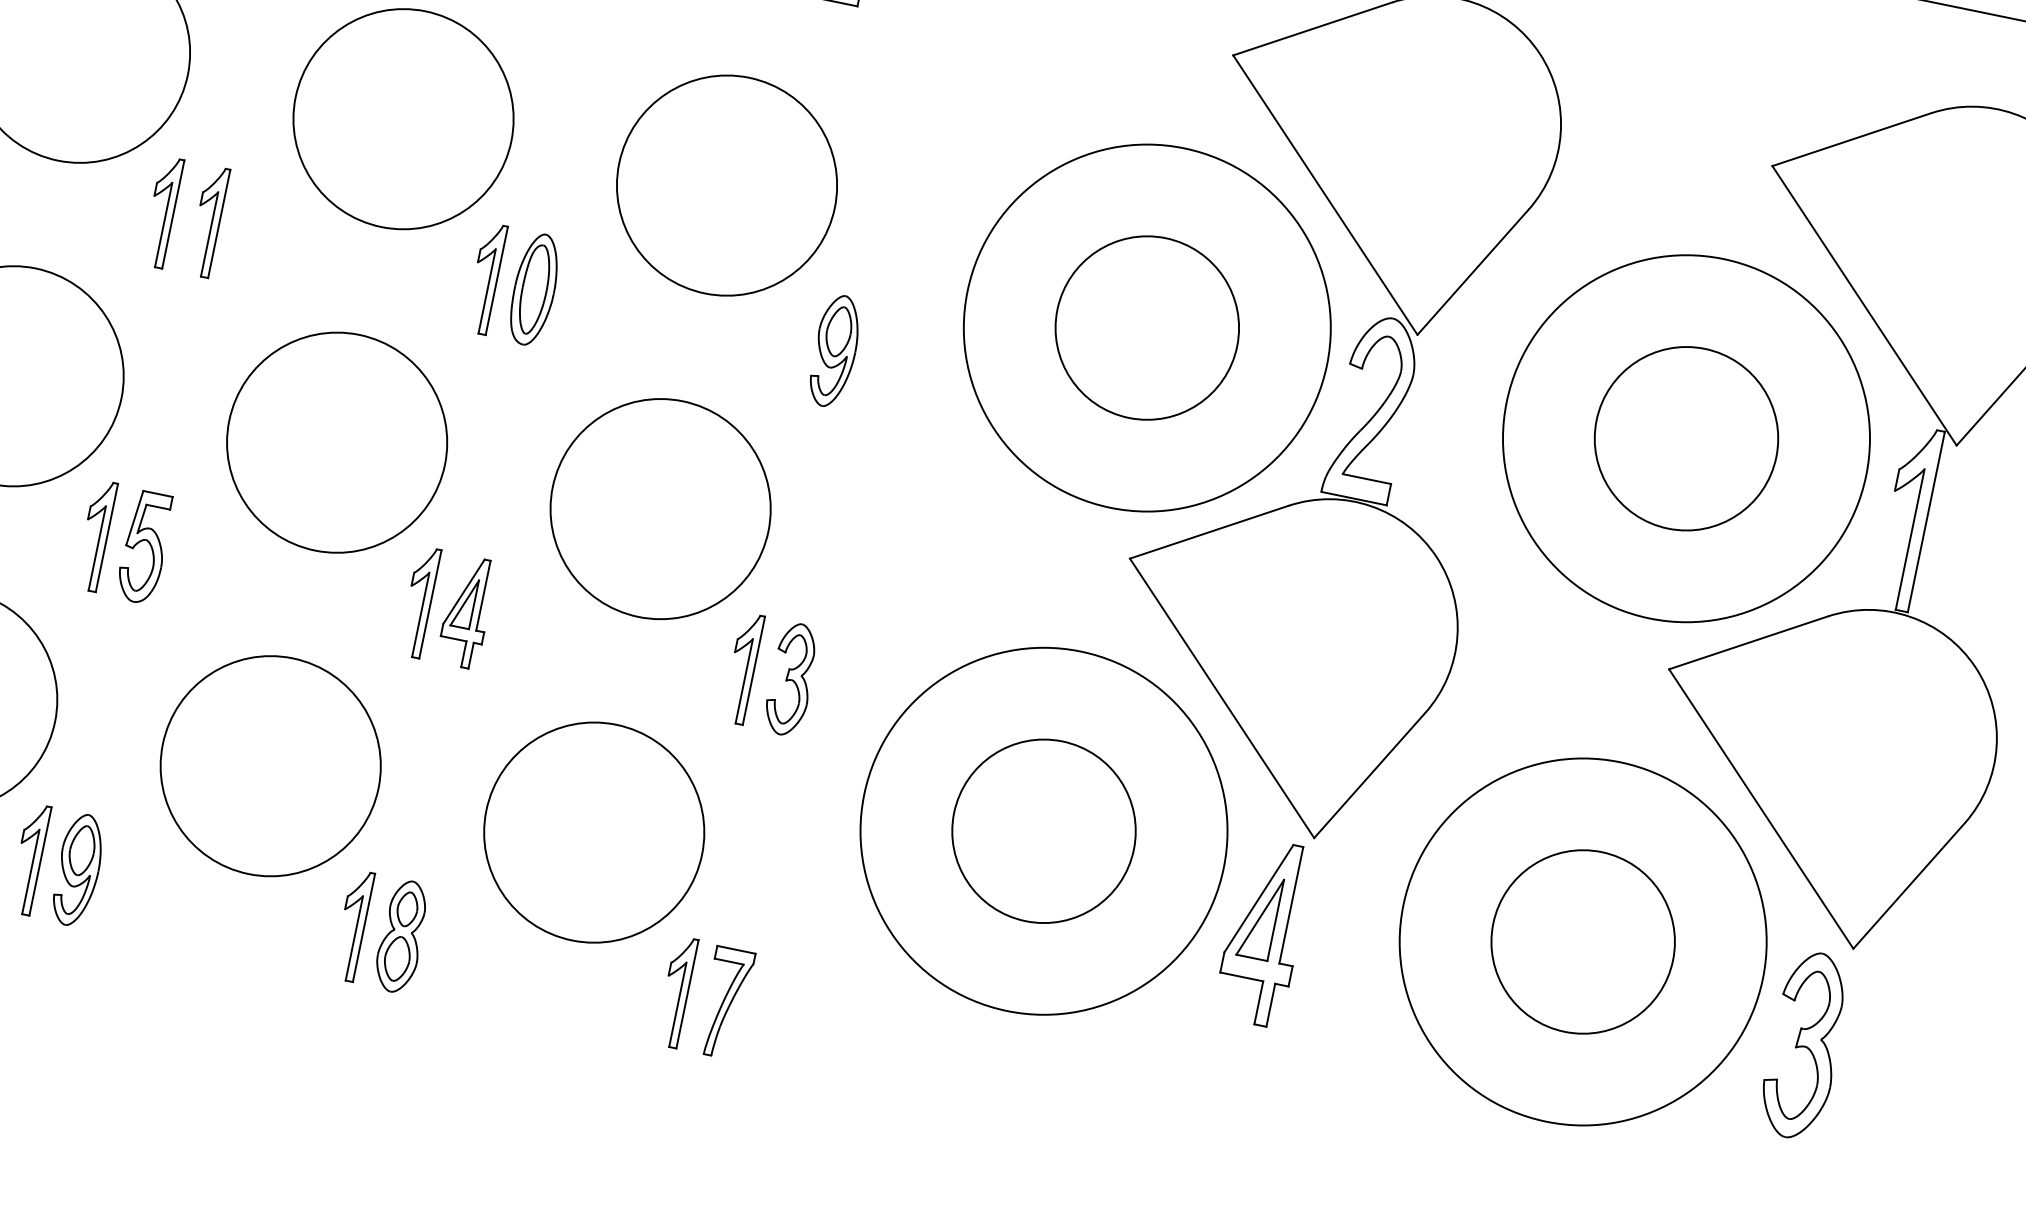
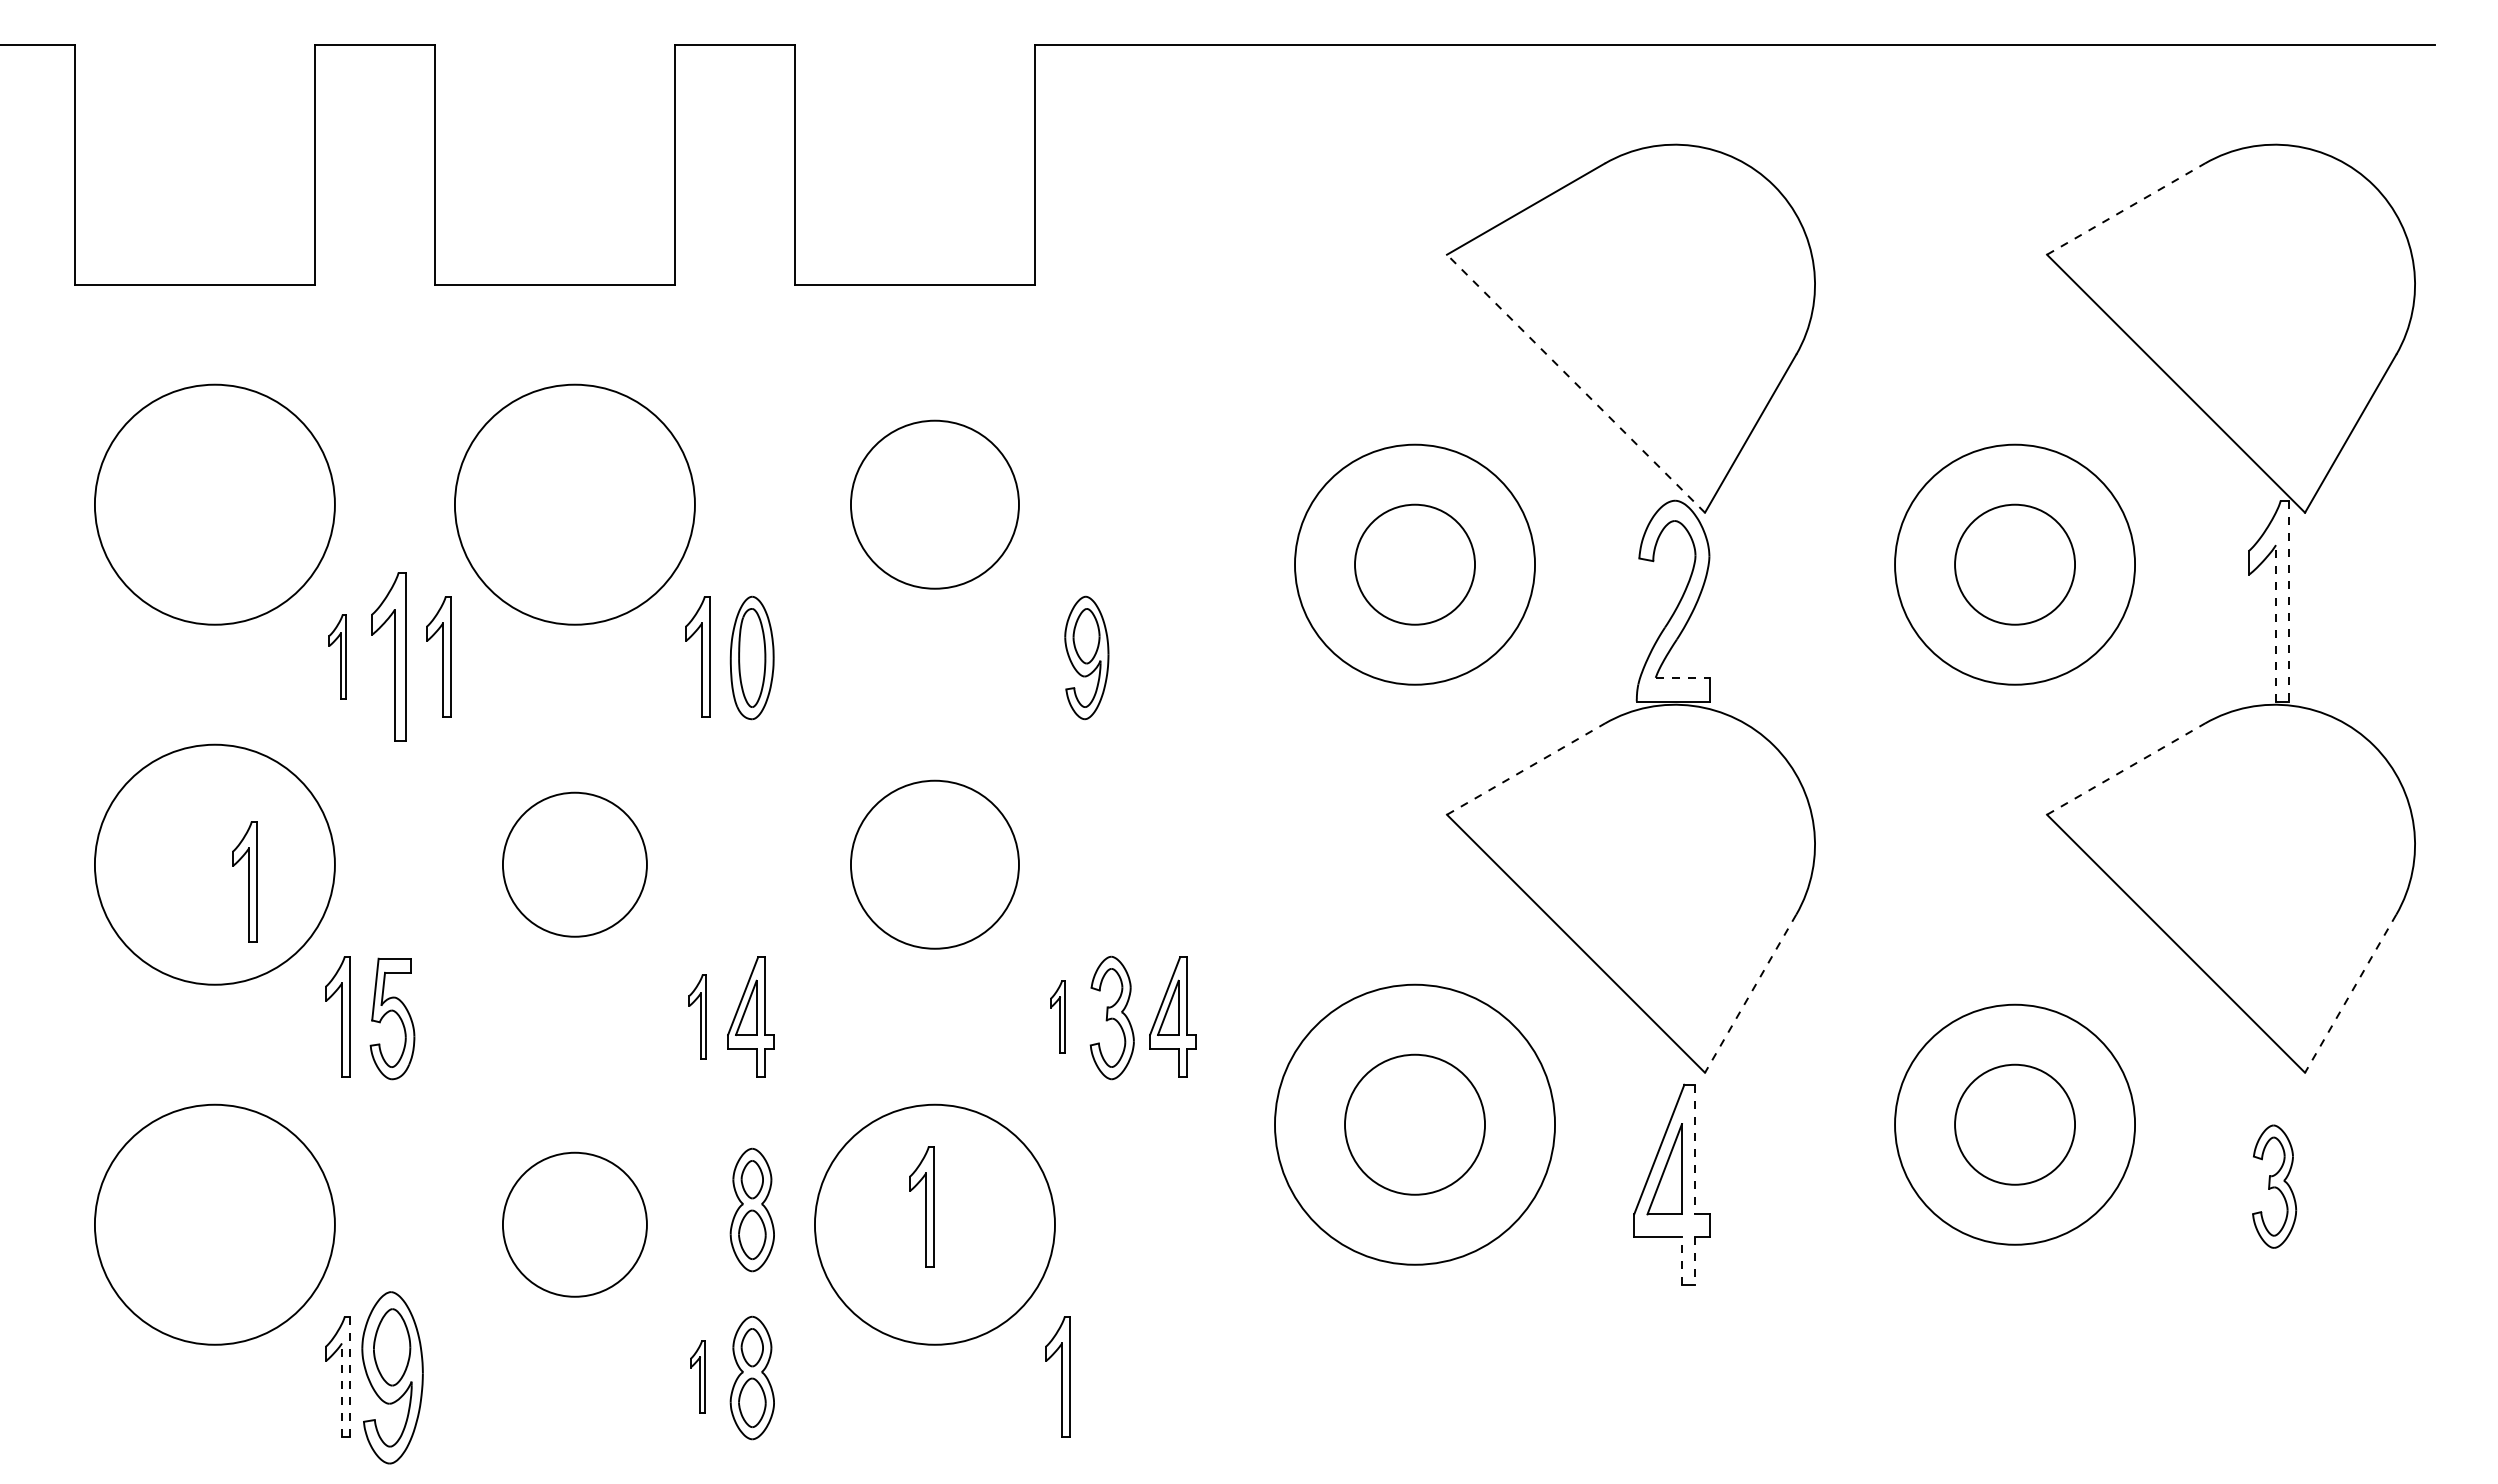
line: (1852, 139) -> (2126, 208), solid -> dashed
circle: (726, 185) -> (934, 504), size x0.7
line: (1324, 194) -> (1575, 383), solid -> dashed
part: (162, 211) -> (337, 656), size x0.7
part: (208, 221) -> (388, 656), size x1.4
part: (252, 230) -> (438, 656), added
circle: (1147, 327) -> (1415, 564), size x0.6
circle: (1147, 327) -> (1415, 564), size x0.6
part: (37, 396) -> (244, 881), added
circle: (1686, 438) -> (2015, 564), size x0.6
circle: (1686, 438) -> (2015, 564), size x0.6
circle: (336, 442) -> (574, 864), size x0.6
line: (1366, 478) -> (1682, 677), solid -> dashed
circle: (660, 508) -> (934, 864), size x0.7
line: (1926, 522) -> (2289, 601), solid -> dashed
line: (1209, 531) -> (1526, 768), solid -> dashed
line: (1910, 538) -> (2276, 622), solid -> dashed
part: (419, 601) -> (697, 1016), size x0.7
line: (1749, 642) -> (2126, 768), solid -> dashed
part: (742, 668) -> (1057, 1016), size x0.6
part: (846, 689) -> (1172, 1016), added
circle: (270, 765) -> (574, 1224), size x0.6
line: (1369, 776) -> (1750, 994), solid -> dashed
part: (432, 785) -> (751, 1209), added
part: (585, 813) -> (921, 1206), added
circle: (1044, 831) -> (1415, 1124), size x0.7
circle: (1044, 831) -> (1415, 1124), size x0.7
line: (39, 861) -> (349, 1377), solid -> dashed
part: (77, 870) -> (391, 1378), size x1.4
line: (30, 872) -> (341, 1390), solid -> dashed
line: (1908, 886) -> (2350, 994), solid -> dashed
line: (1291, 905) -> (1695, 1149), solid -> dashed
part: (352, 925) -> (697, 1376), size x0.6
circle: (1583, 941) -> (2015, 1124), size x0.6
circle: (1583, 941) -> (2015, 1124), size x0.6
part: (725, 1002) -> (1112, 1377), removed
line: (1258, 1002) -> (1681, 1260), solid -> dashed
line: (1271, 1004) -> (1695, 1260), solid -> dashed
part: (1804, 1045) -> (2274, 1186), size x0.6

